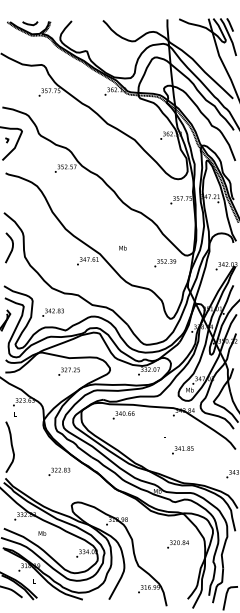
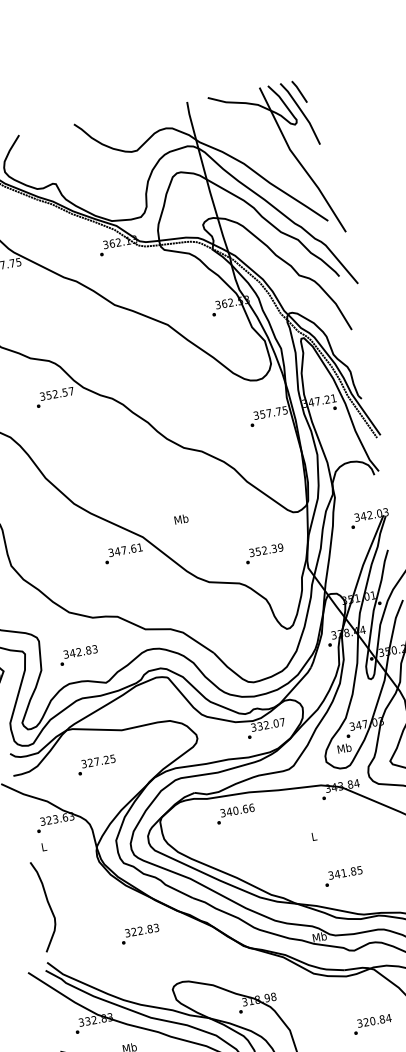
text: (165, 263) -> (265, 554), moved
text: (68, 371) -> (95, 764), moved
text: (182, 450) -> (343, 876), moved

